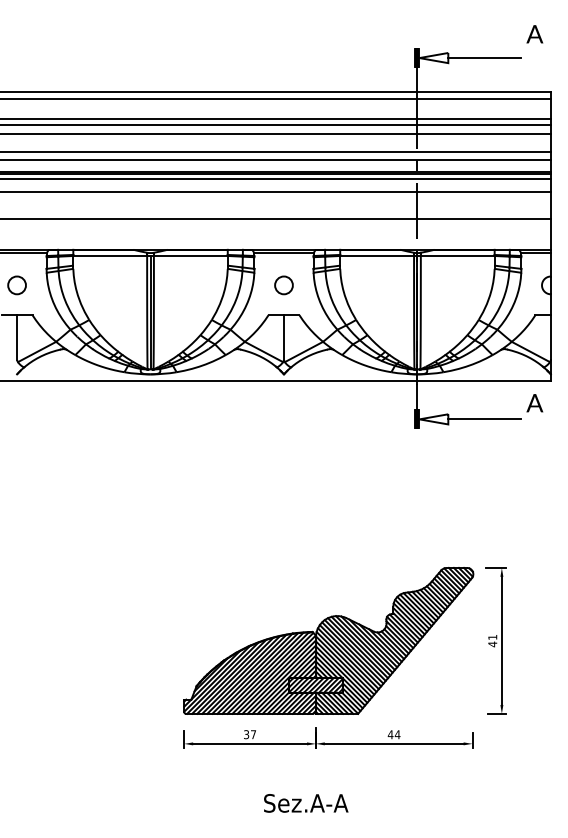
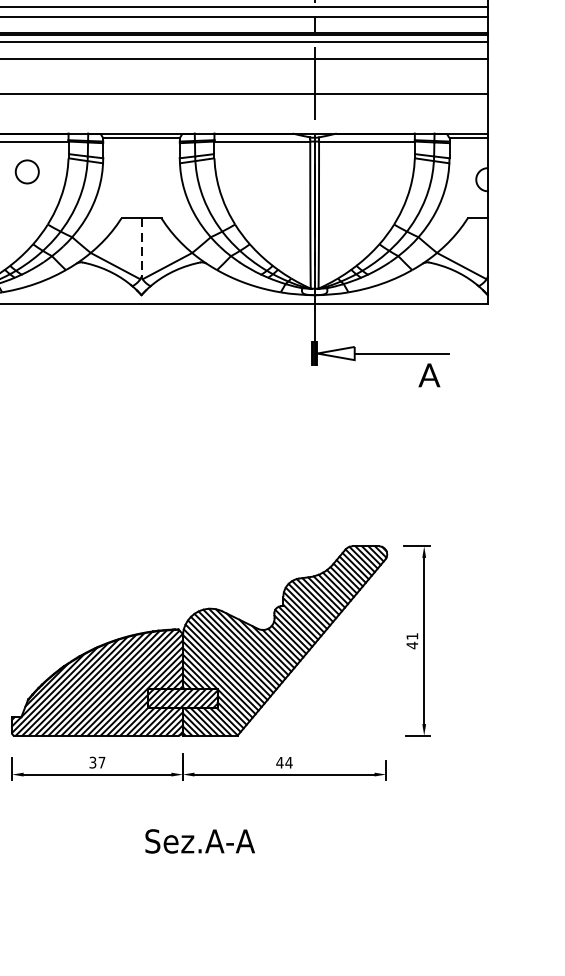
circle: (283, 285) -> (26, 172), moved
line: (283, 338) -> (140, 248), solid -> dashed
text: (534, 403) -> (428, 375), moved
text: (306, 803) -> (200, 841), moved

